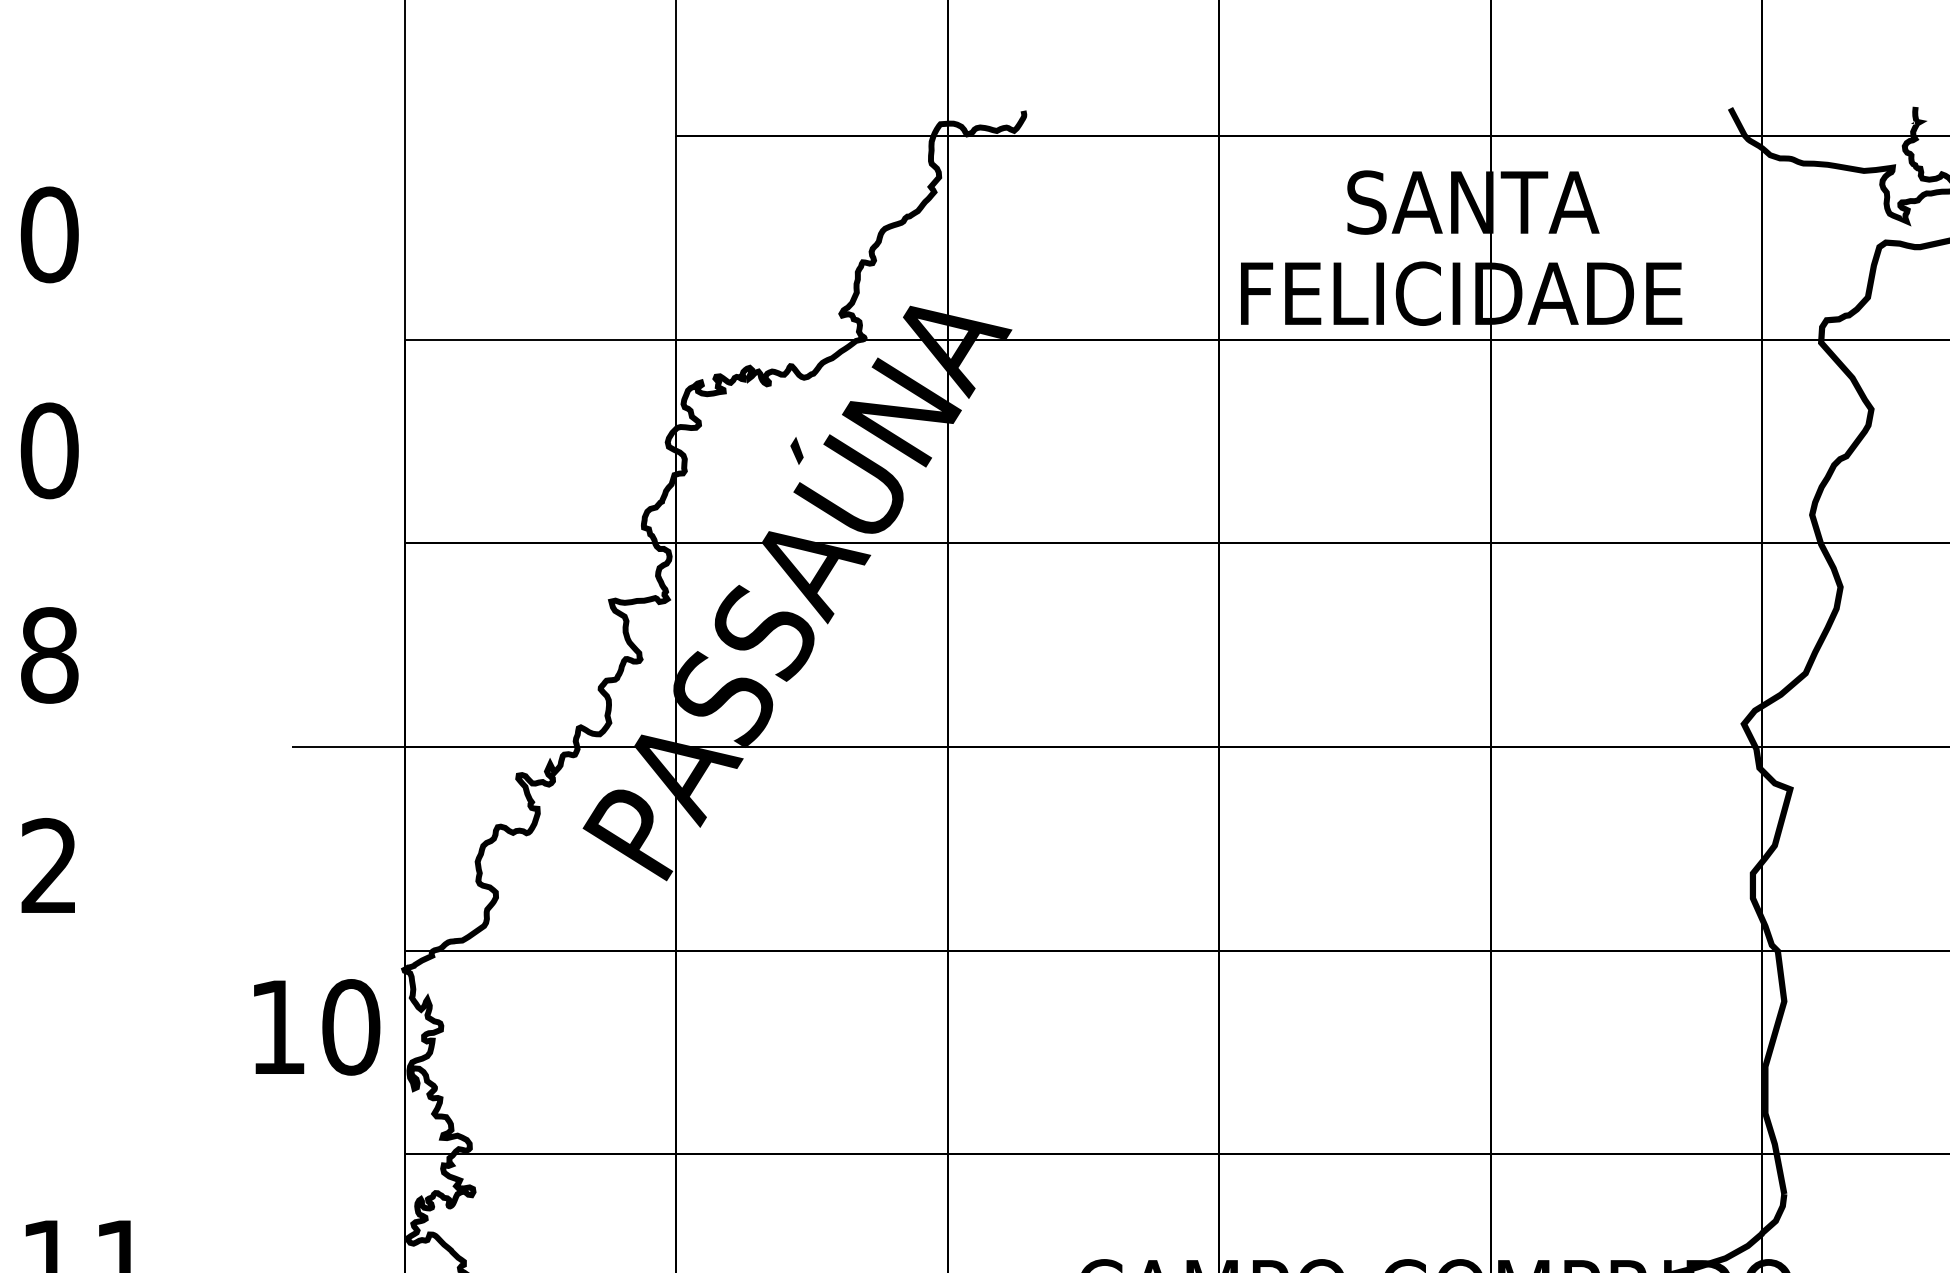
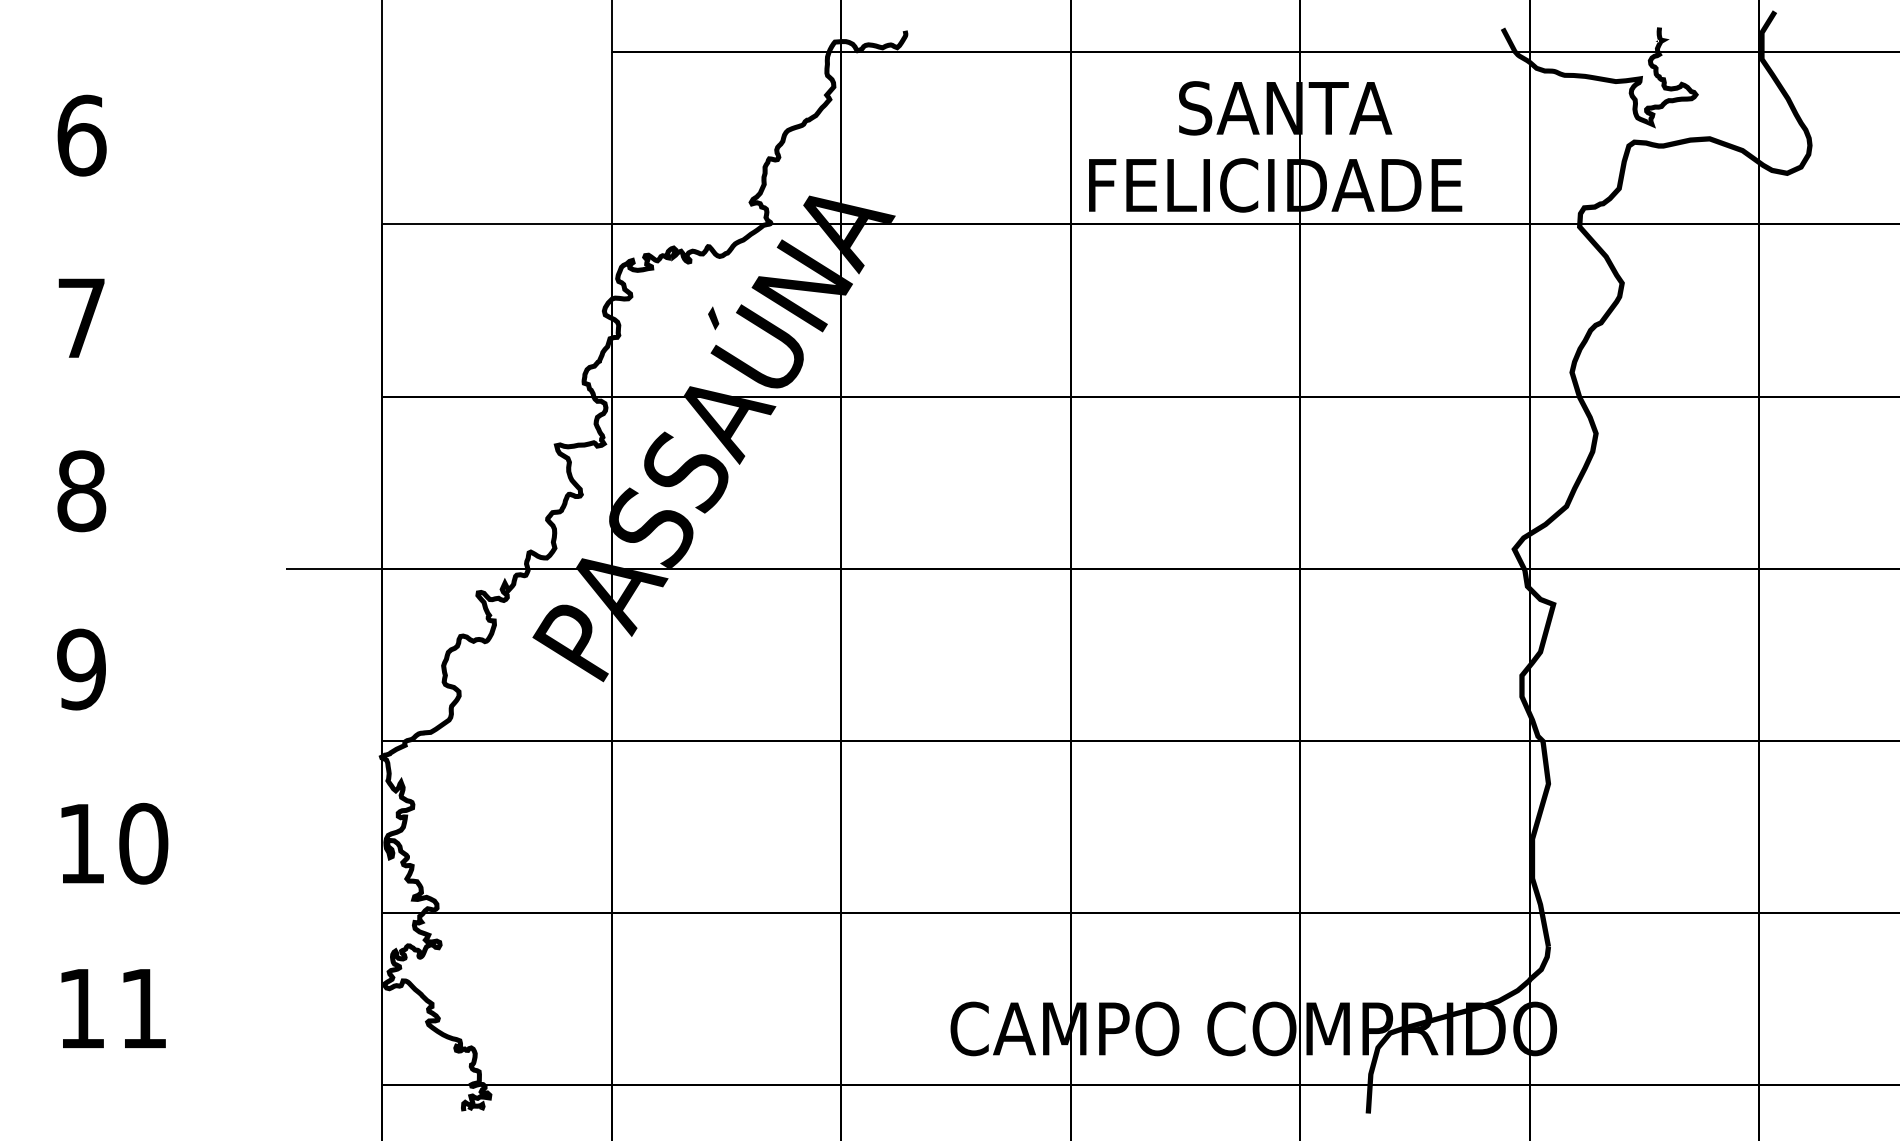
text: (49, 234) -> (81, 135), 0 -> 6
text: (49, 451) -> (81, 318), 0 -> 7
text: (49, 866) -> (81, 669), 2 -> 9
text: (316, 1027) -> (114, 843), moved

